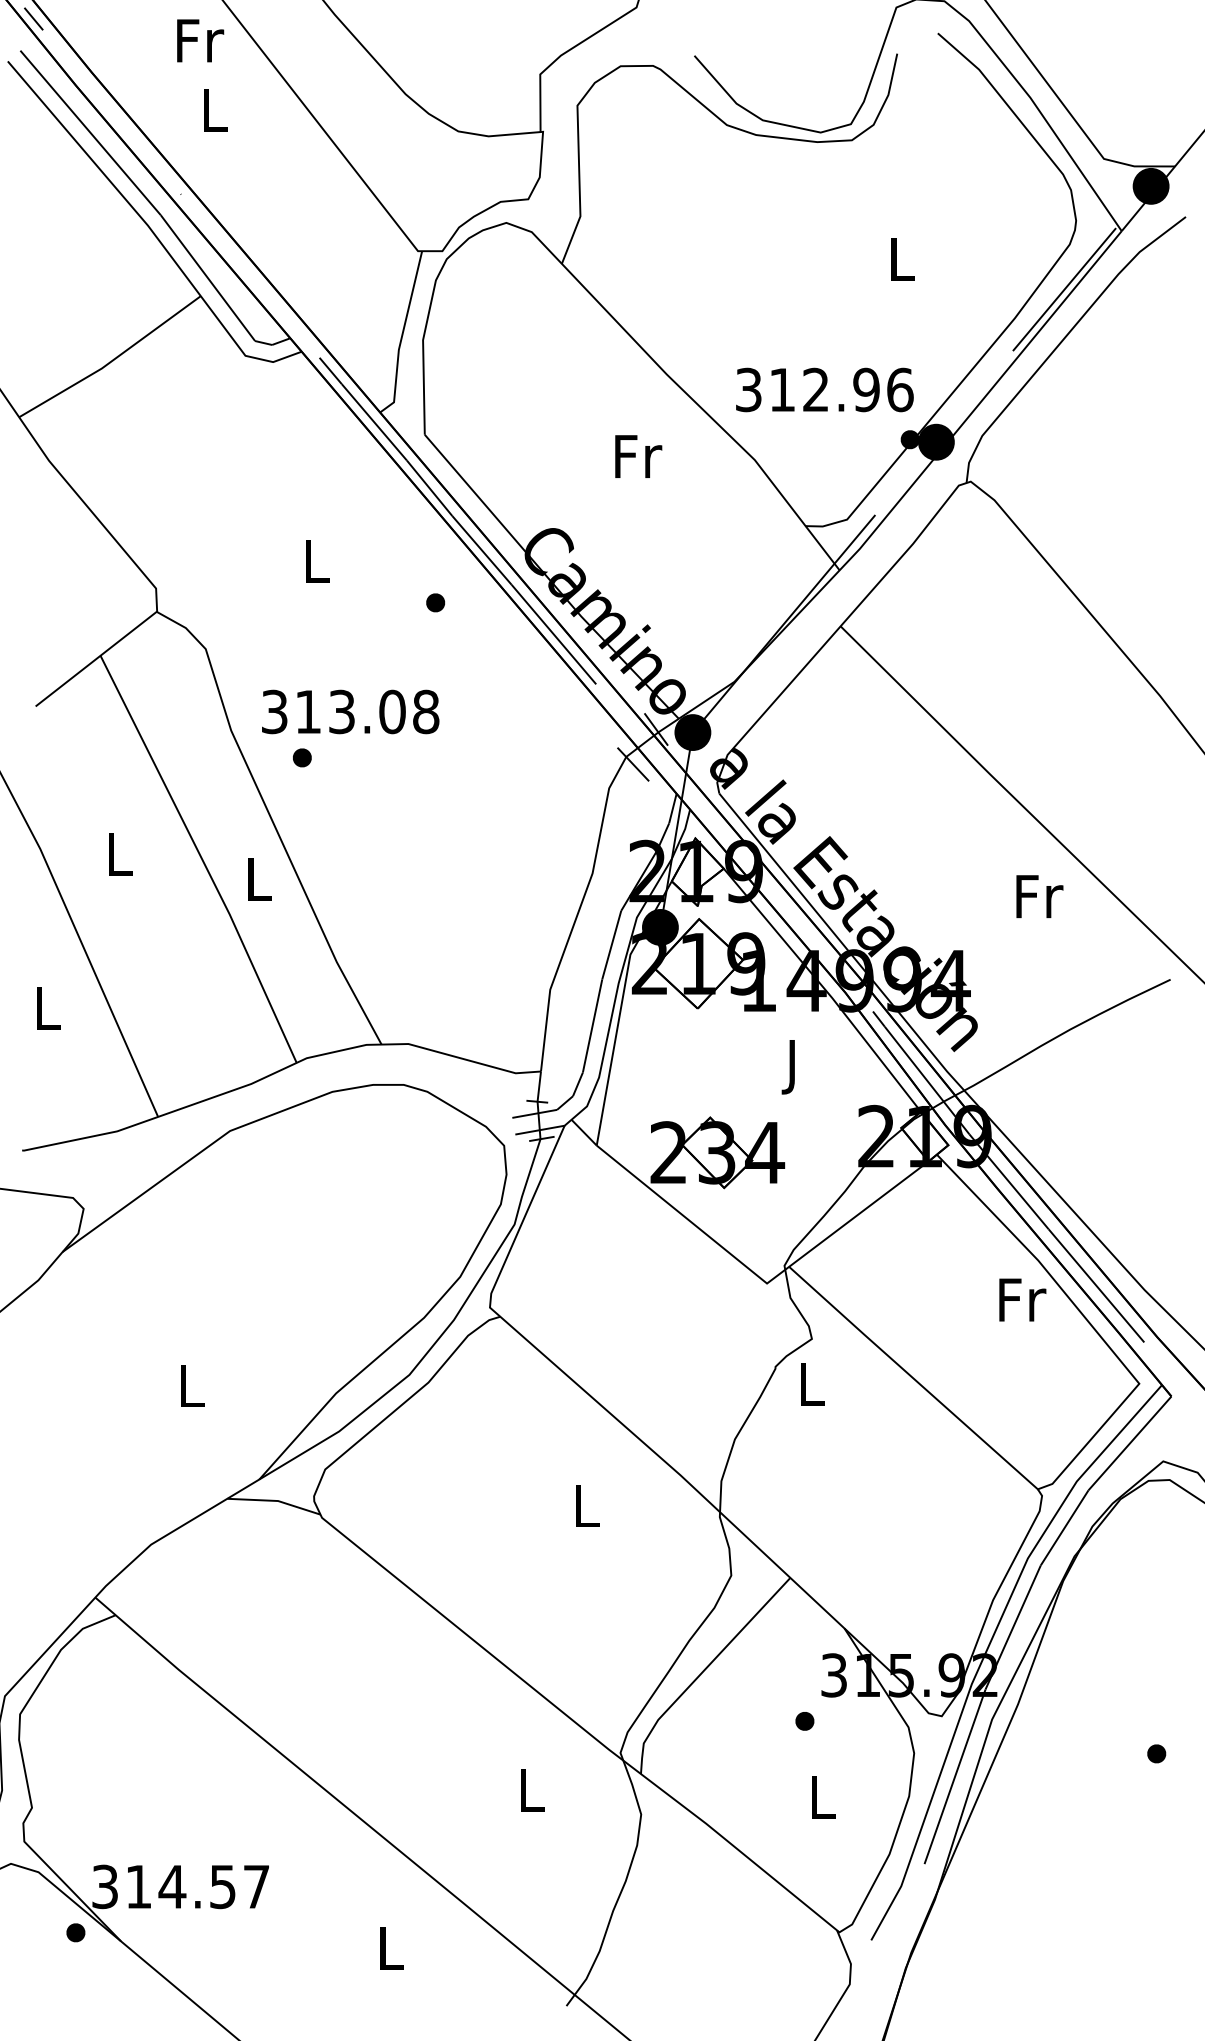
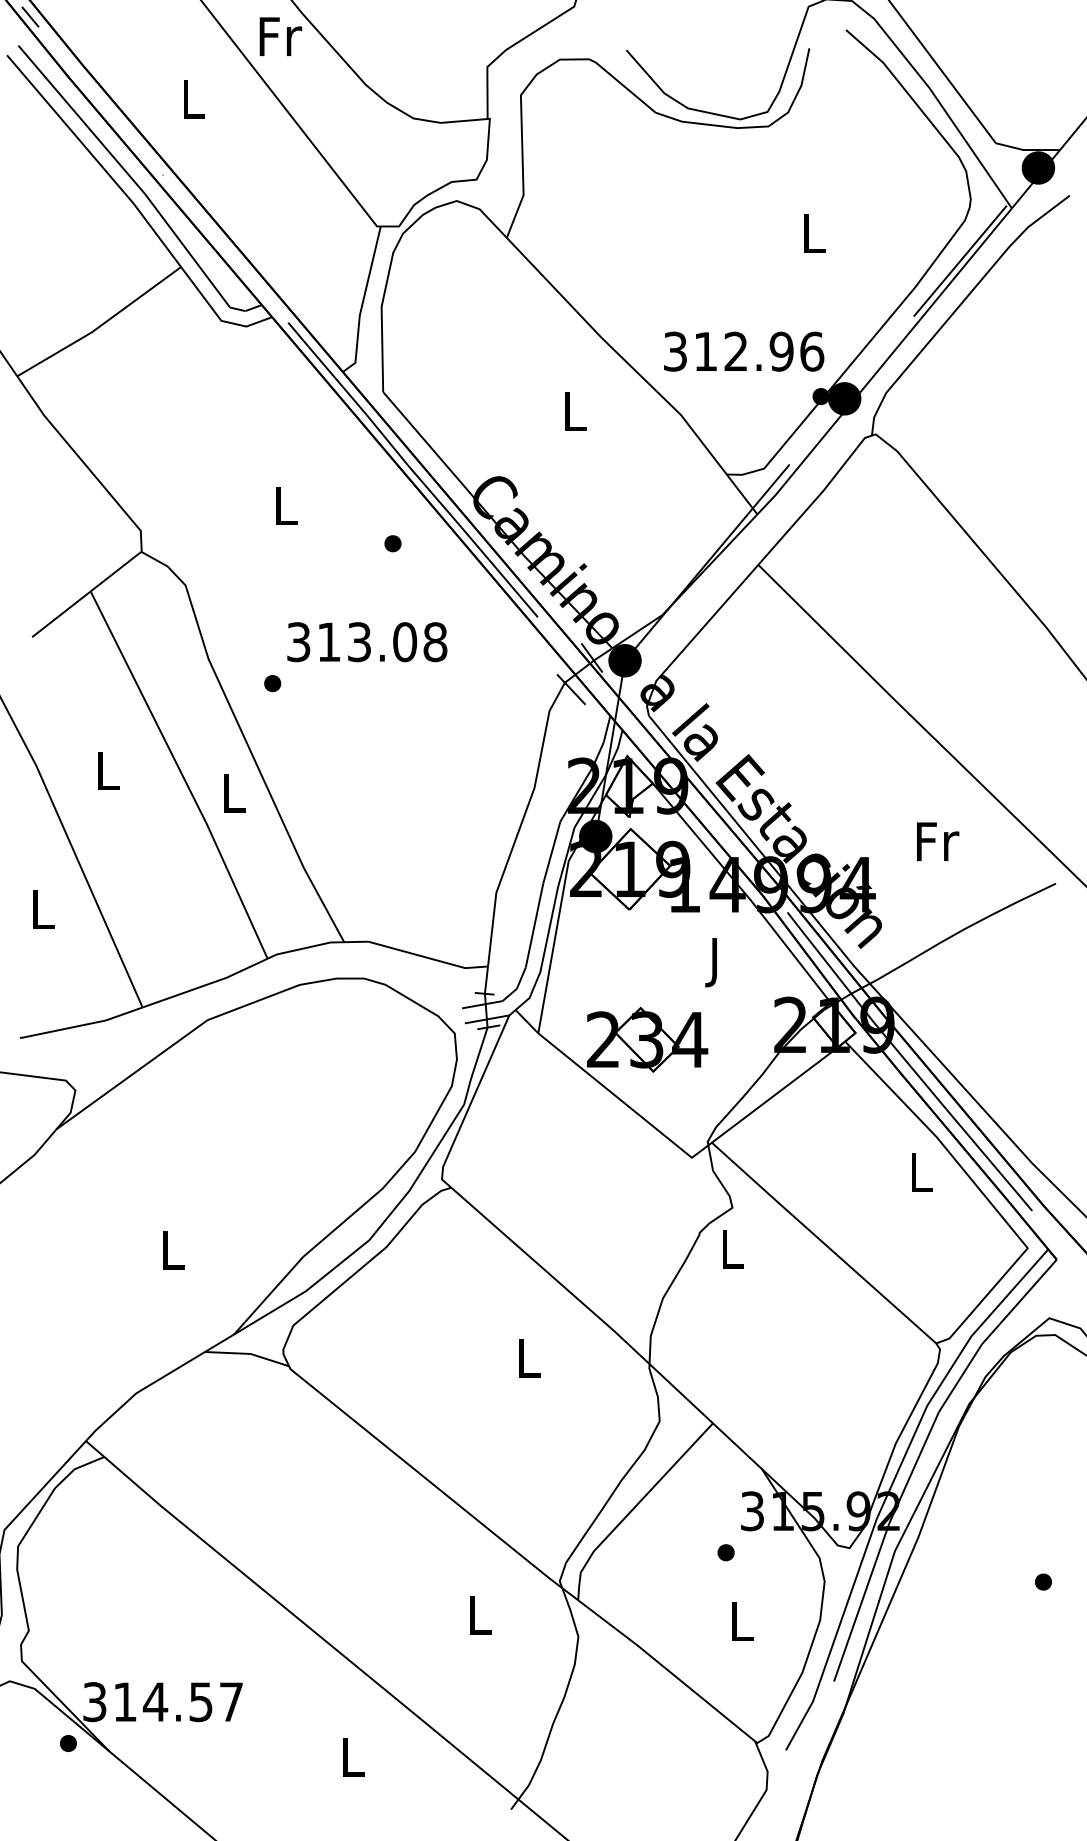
text: (200, 40) -> (280, 36), moved
text: (639, 456) -> (576, 411), Fr -> L
text: (350, 712) -> (367, 642), moved
text: (1040, 896) -> (938, 841), moved
text: (1022, 1299) -> (922, 1172), Fr -> L

